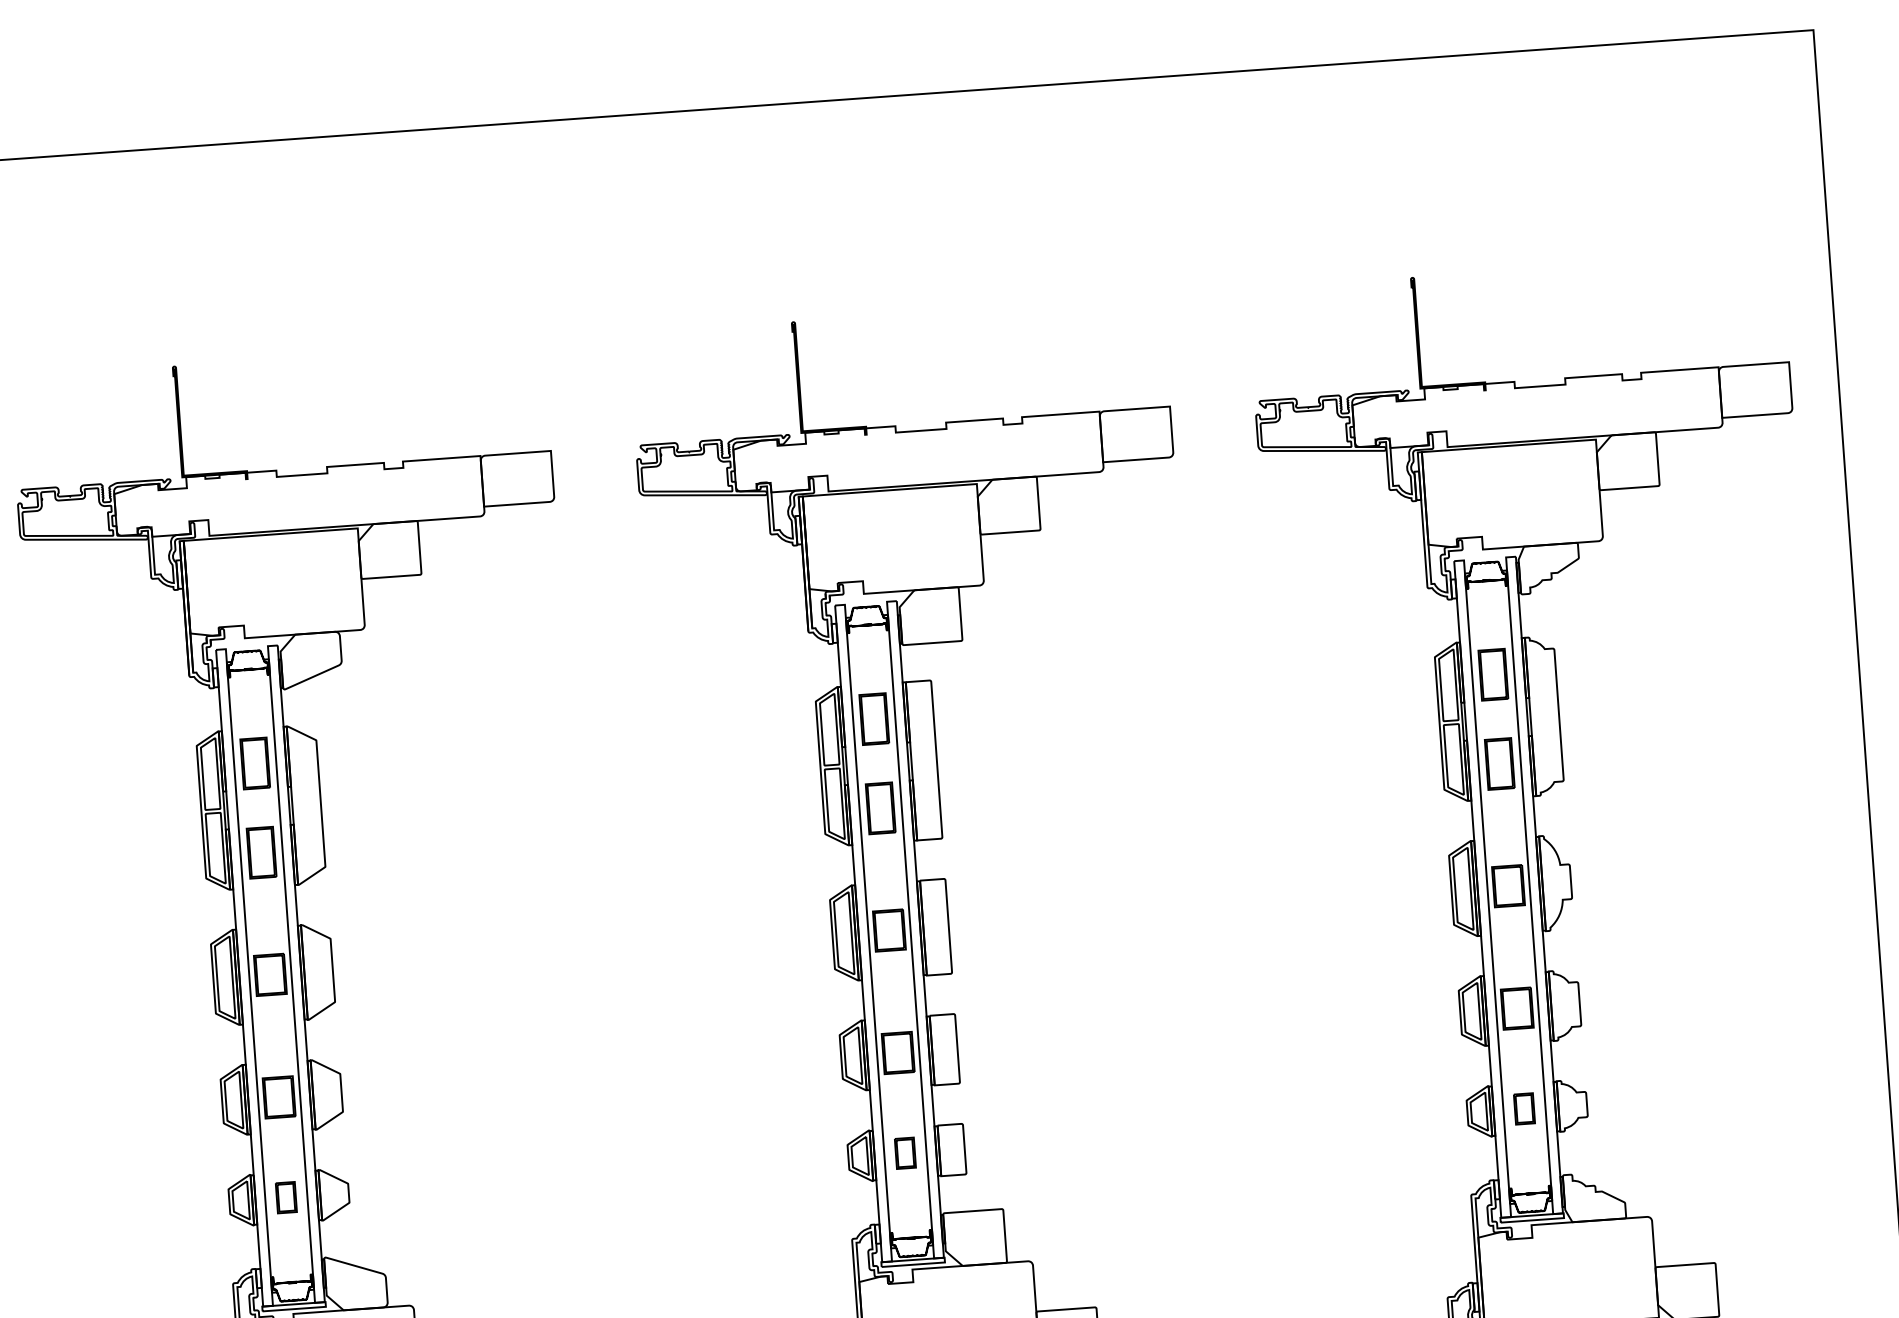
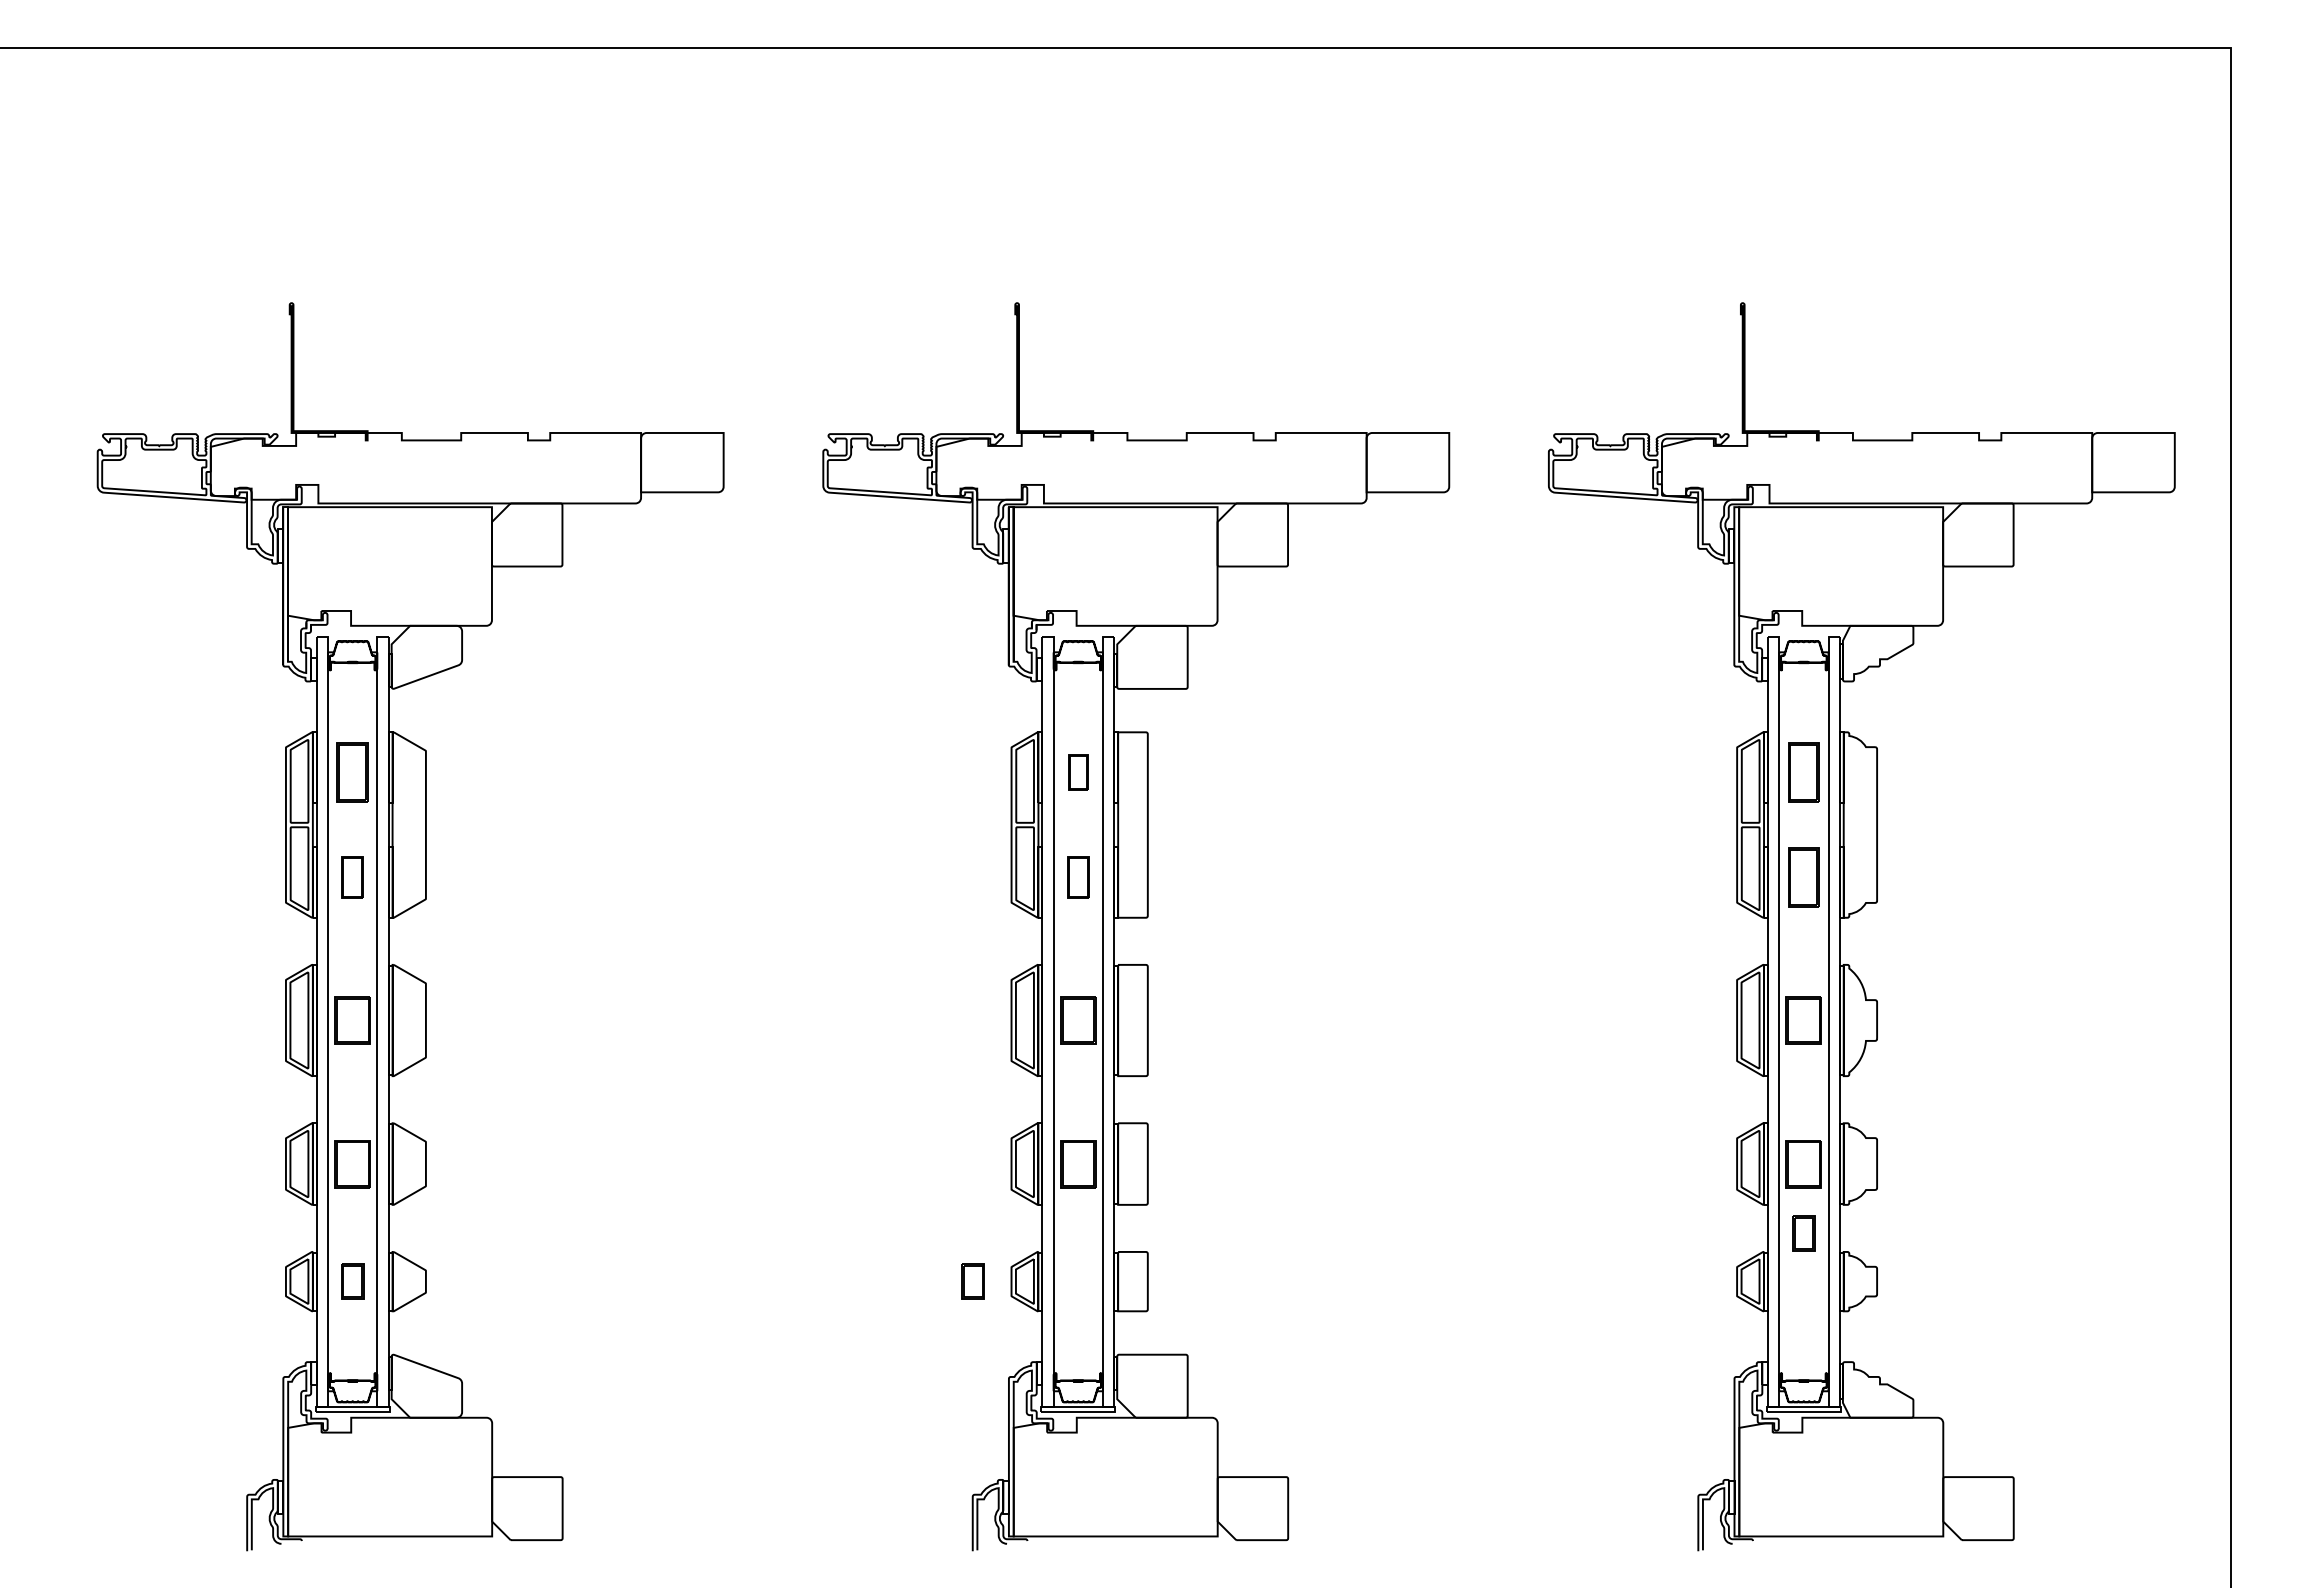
part: (874, 718) -> (1078, 772), size x0.6
part: (880, 808) -> (1078, 877), size x0.7
part: (261, 852) -> (352, 877), size x0.7
part: (1524, 1108) -> (1803, 1233), moved
part: (904, 1153) -> (972, 1281), moved

